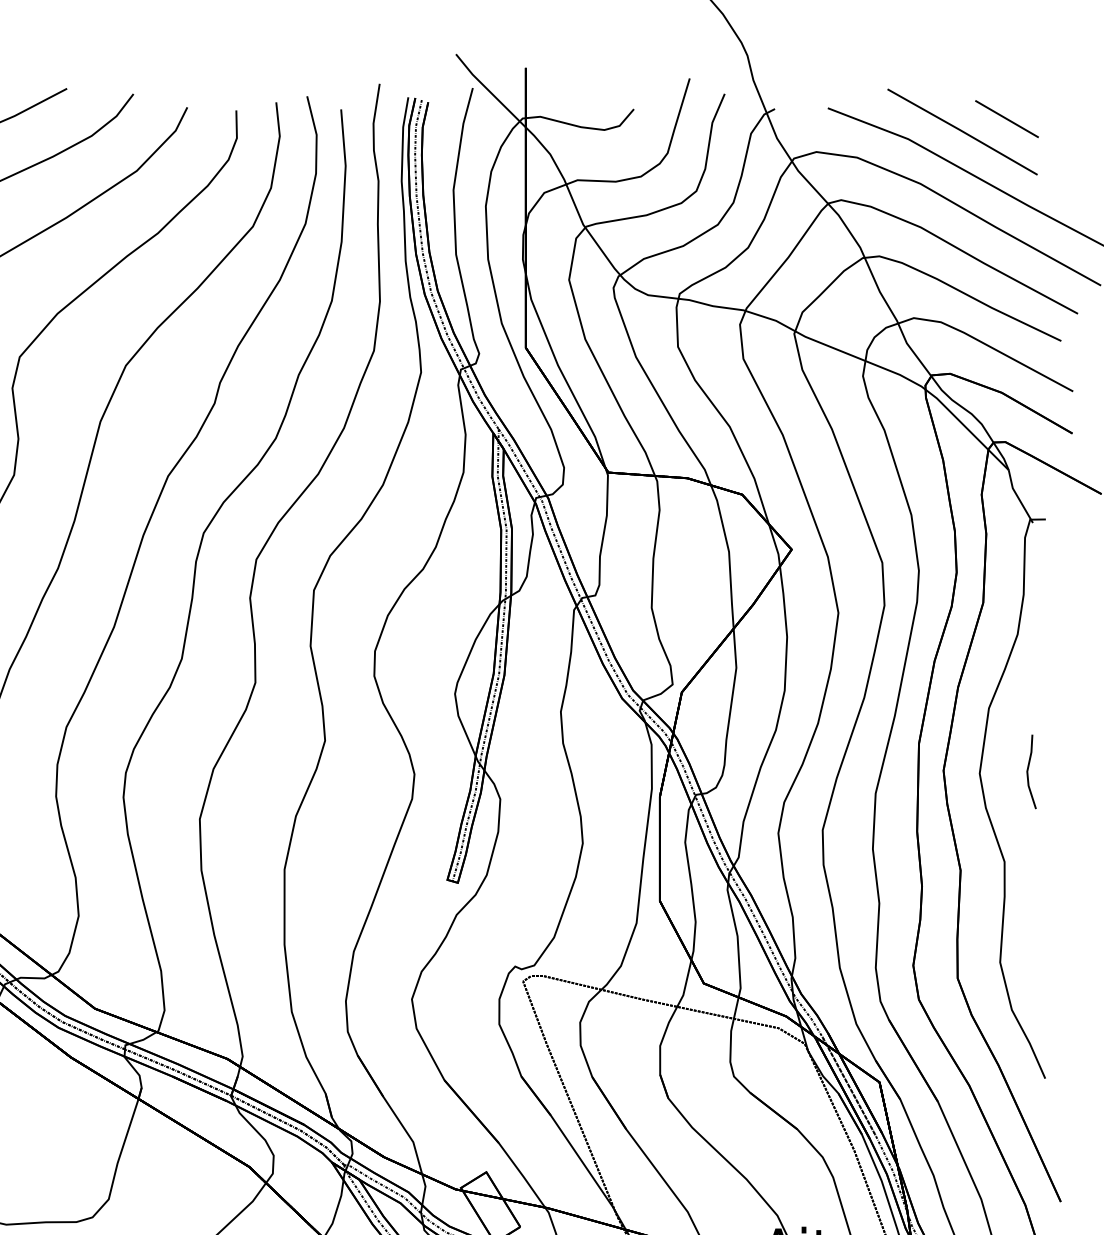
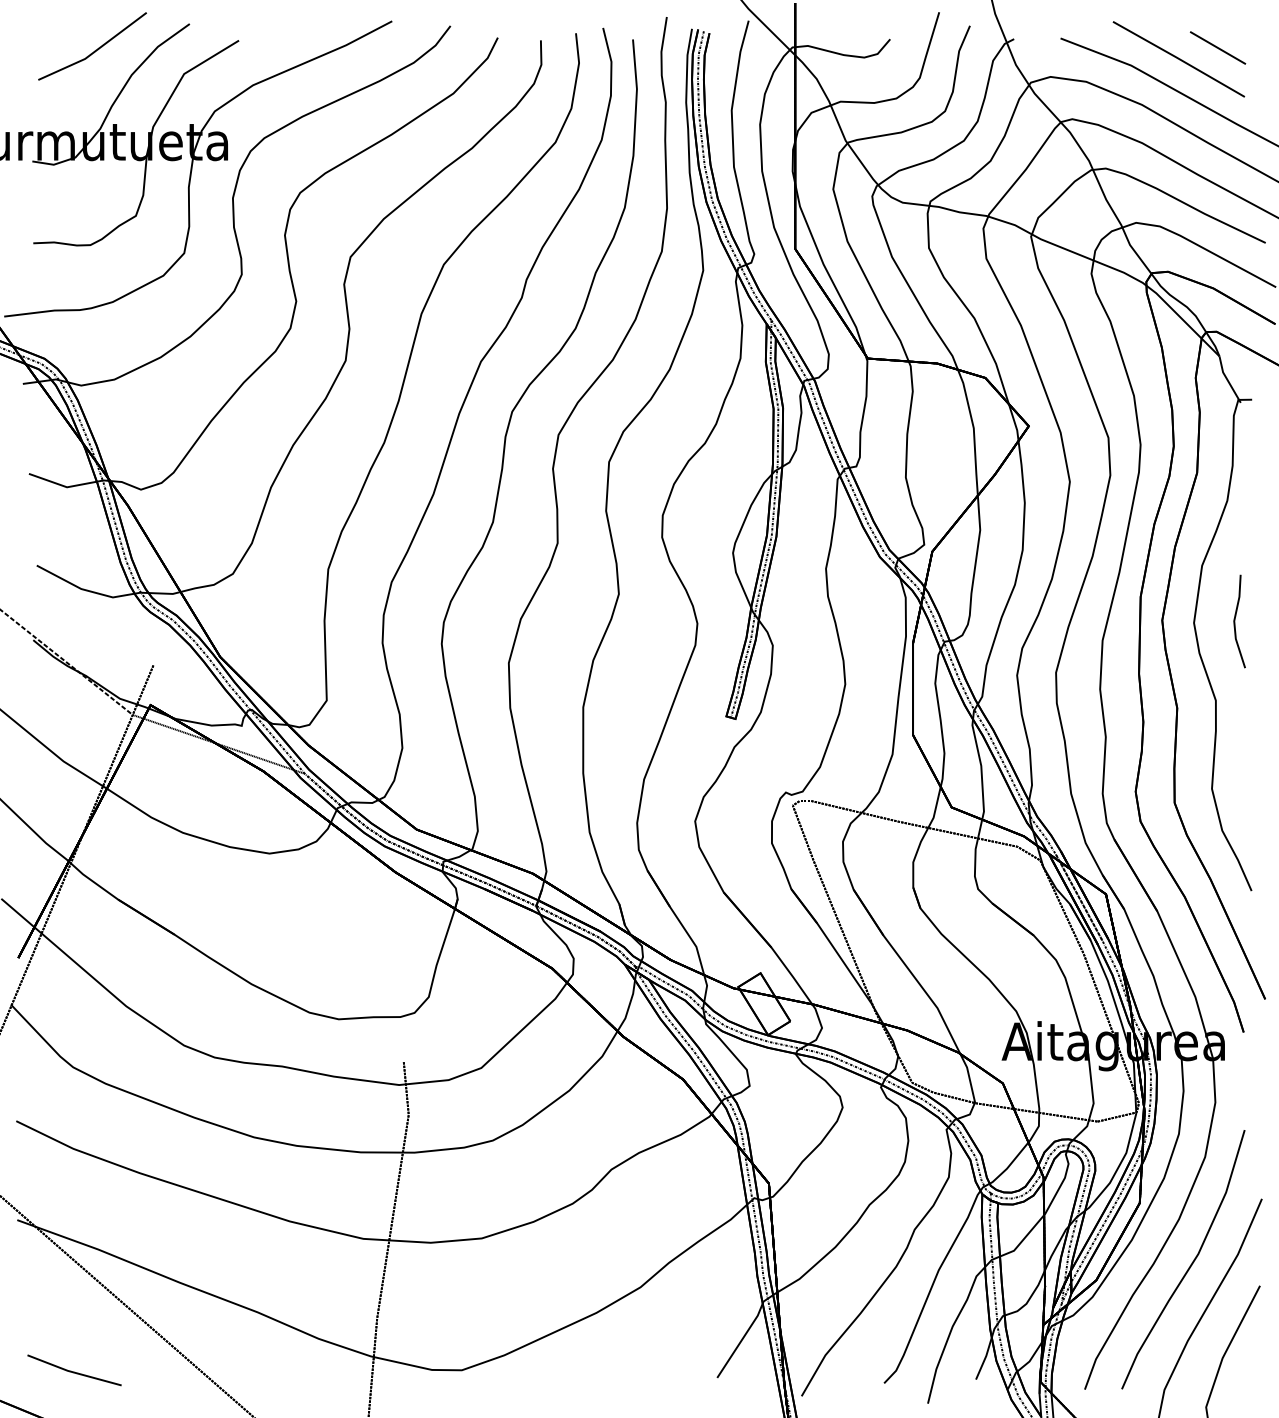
part: (1031, 771) -> (1239, 621), size x1.43

